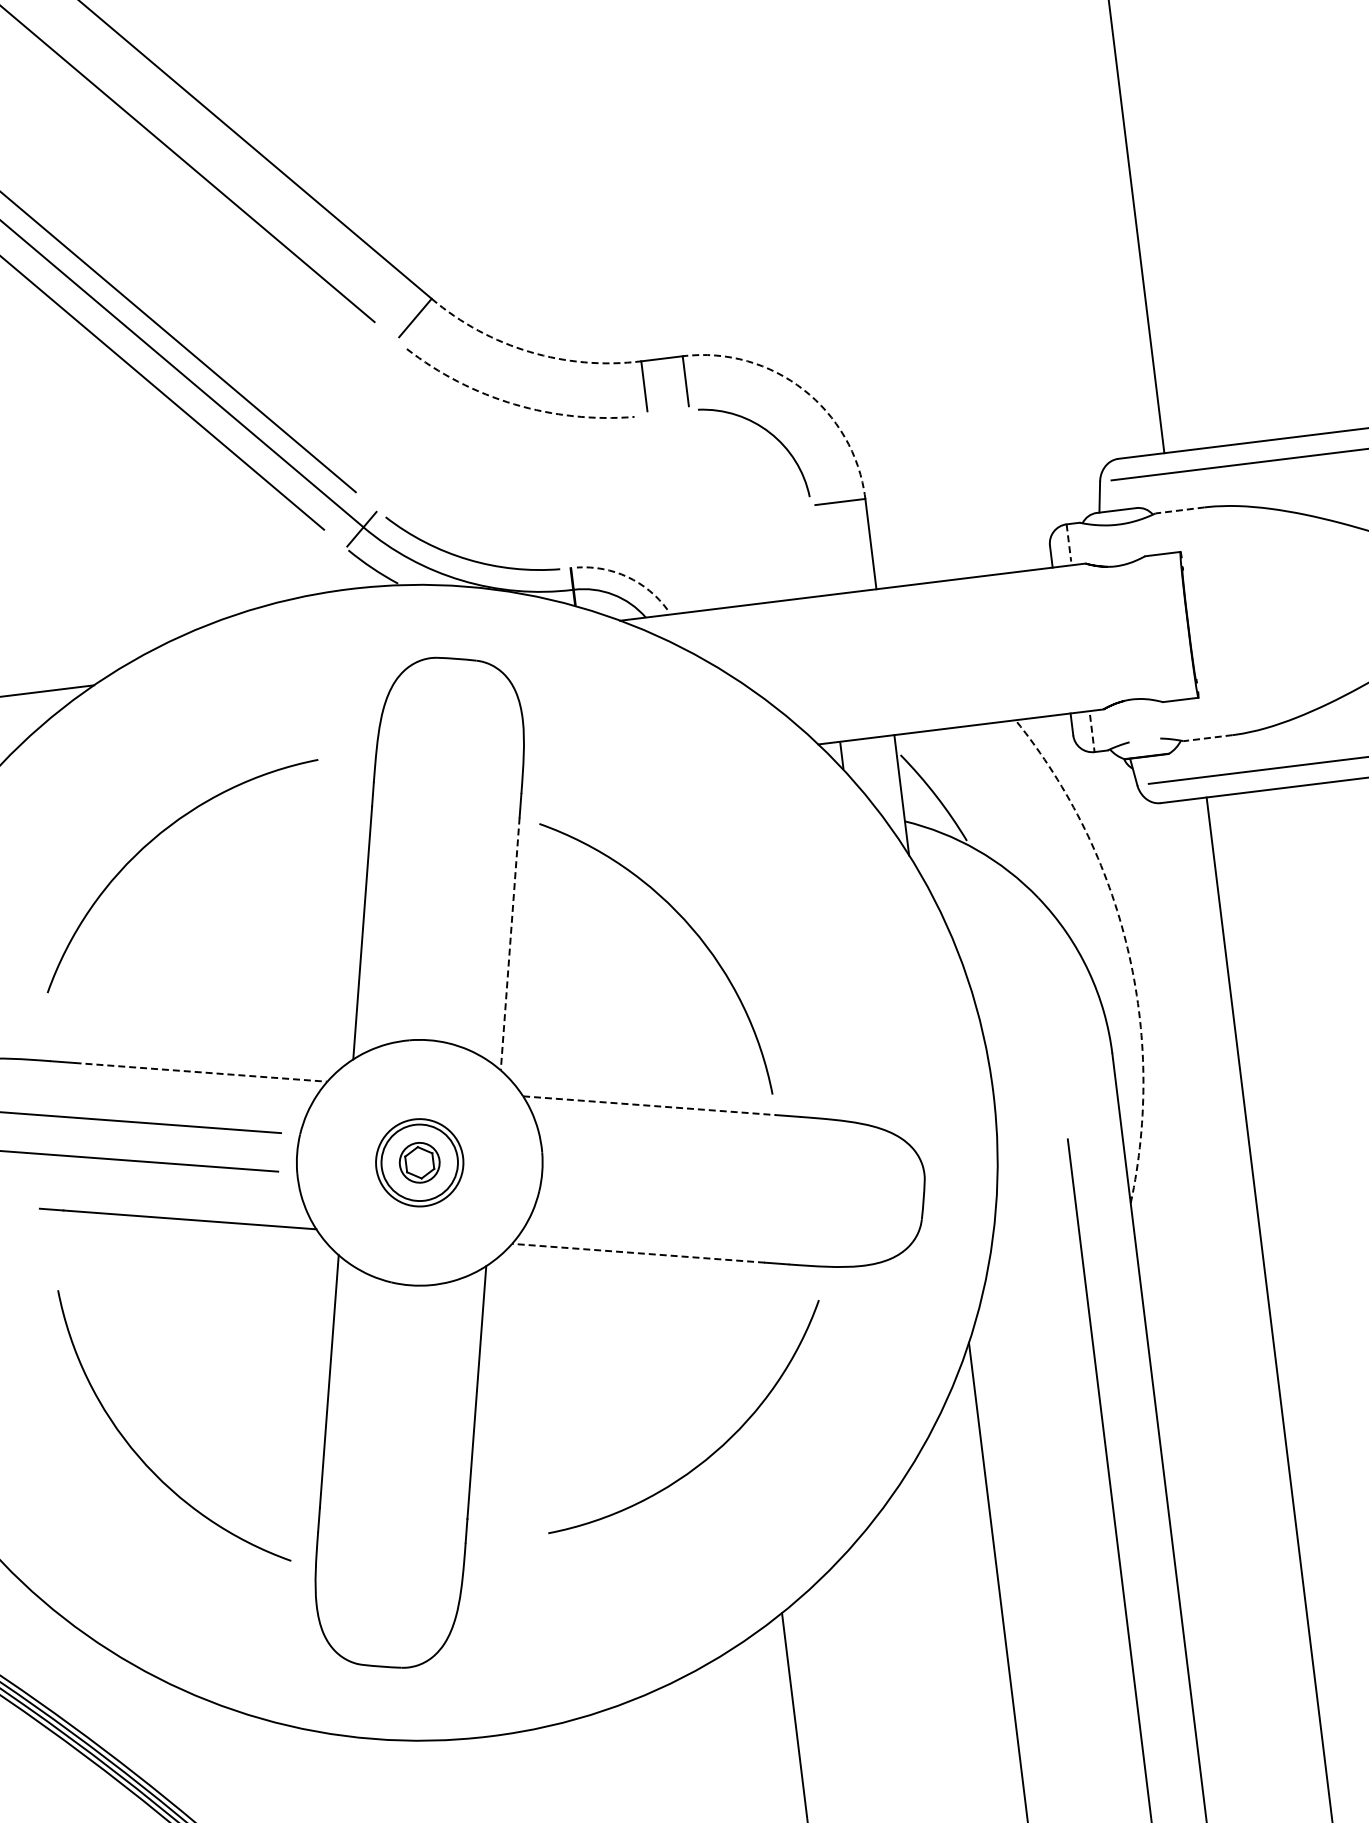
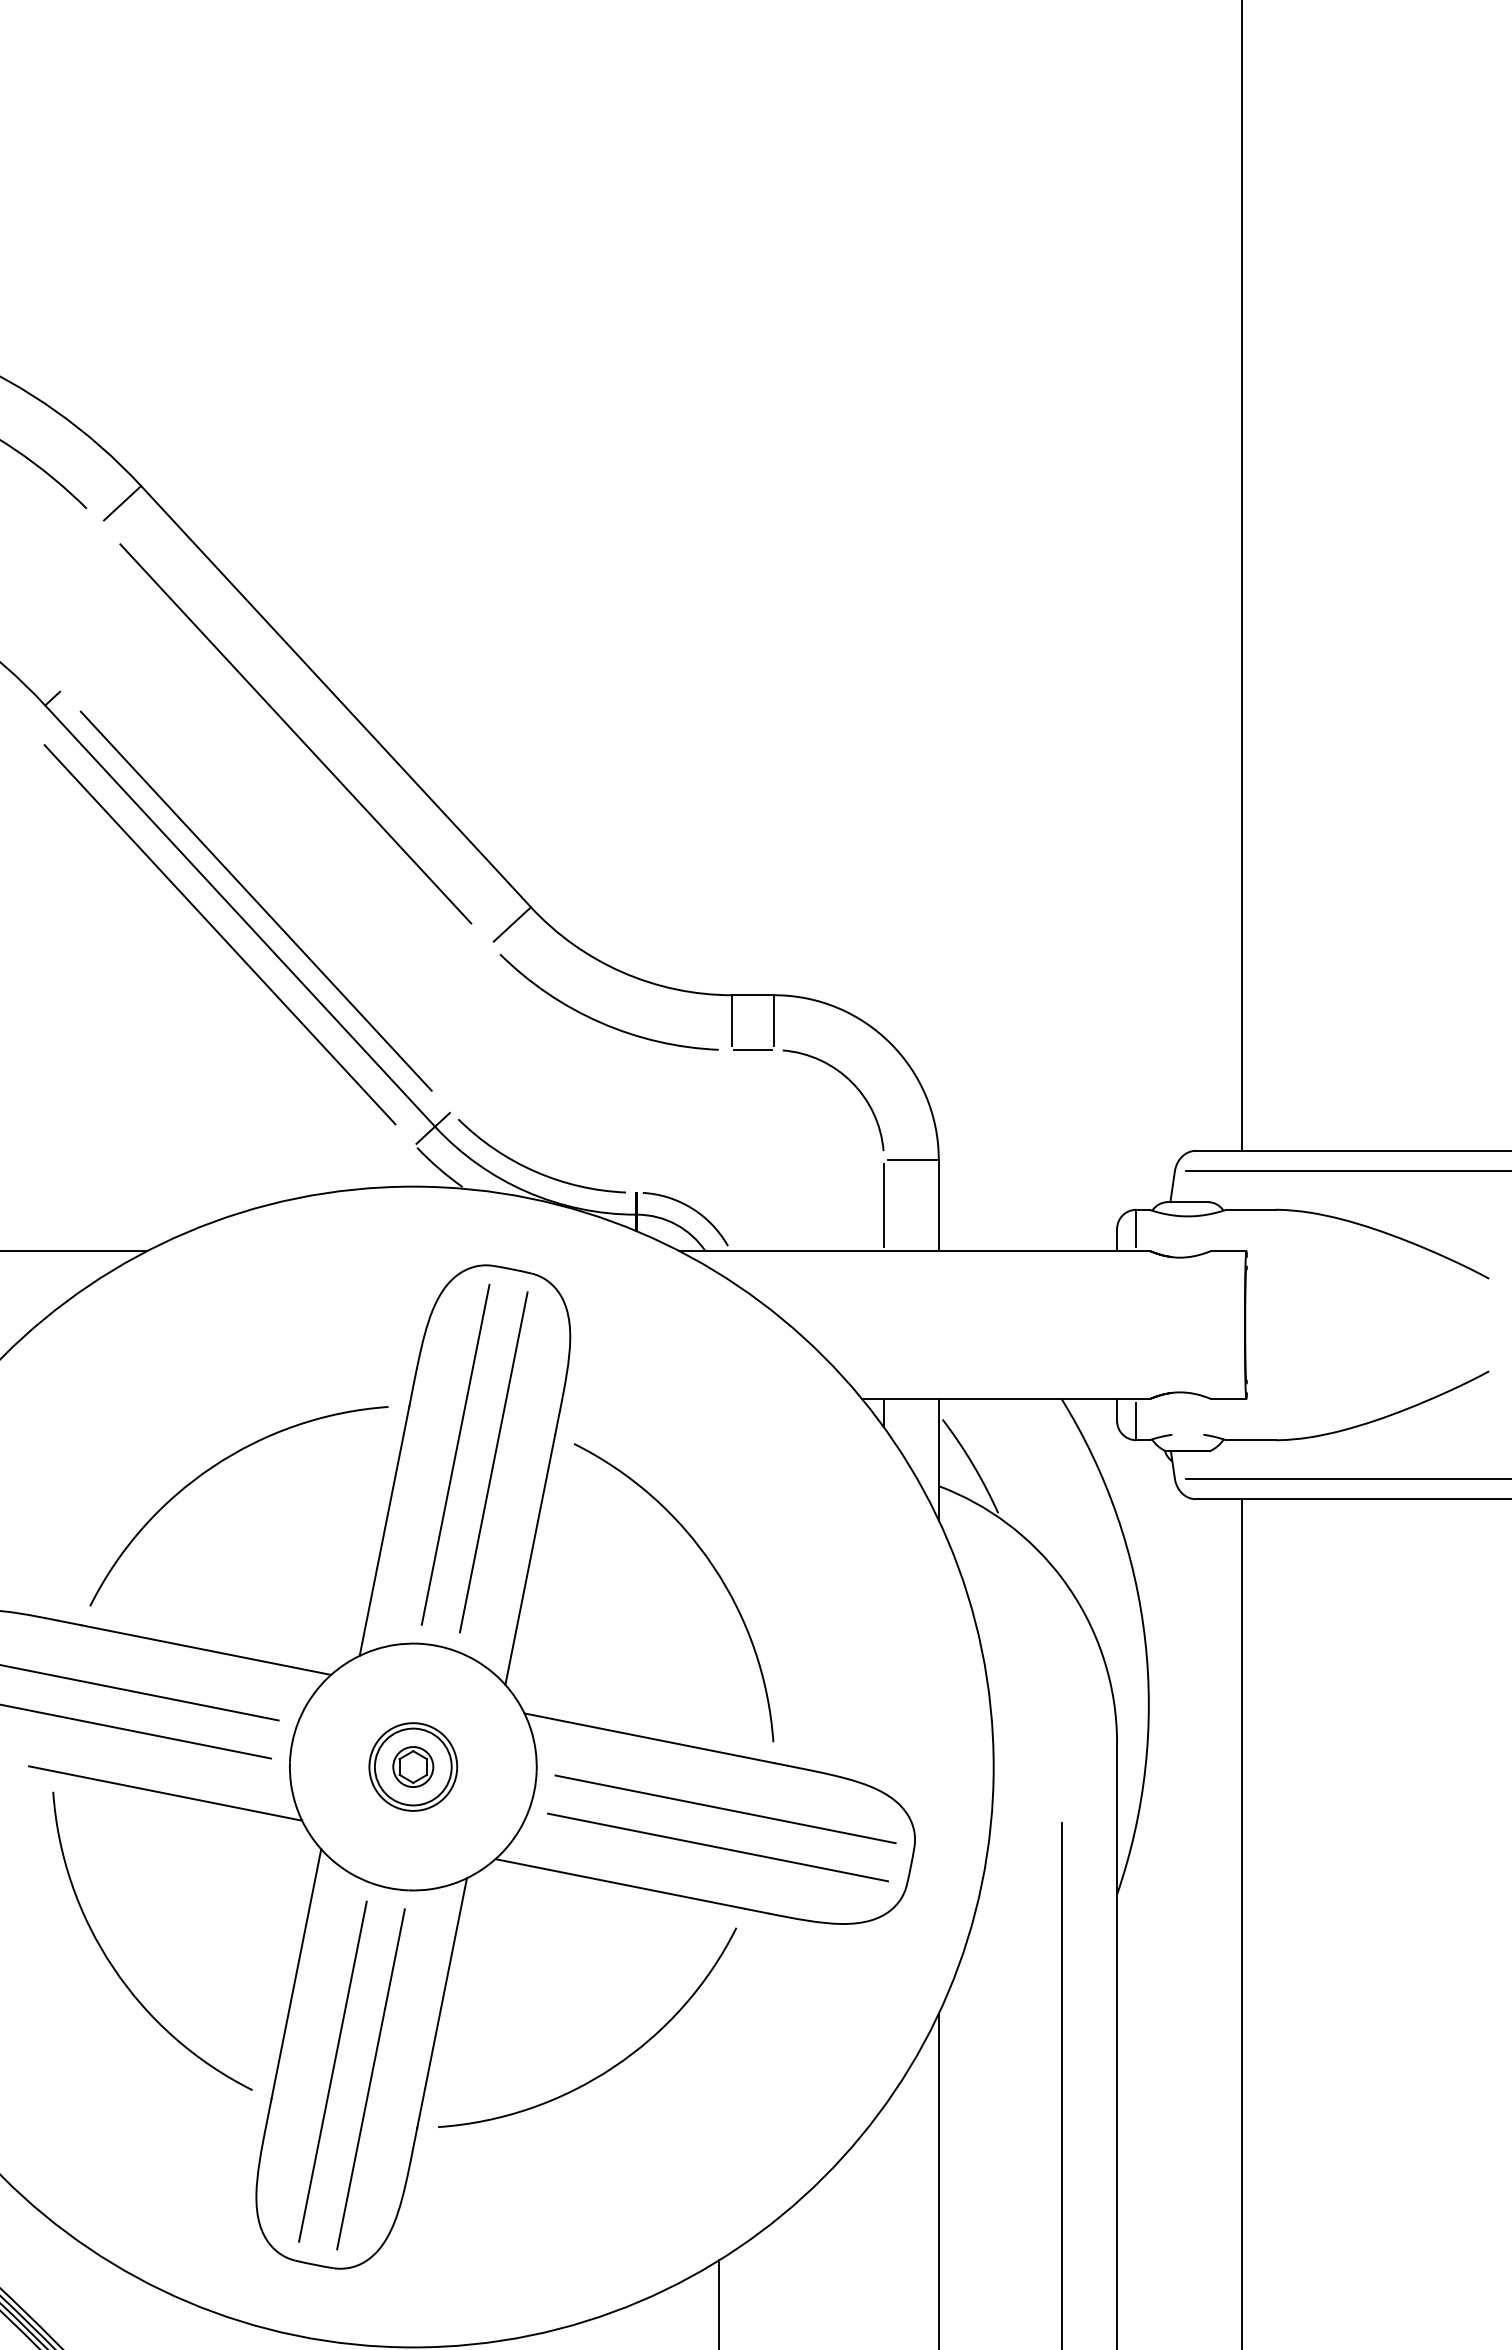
arc: (530, 352) -> (622, 972), dashed -> solid
arc: (803, 389) -> (890, 1043), dashed -> solid
arc: (514, 404) -> (600, 1022), dashed -> solid
line: (668, 413) -> (753, 1050), added
line: (1180, 510) -> (1251, 1209), dashed -> solid
line: (1069, 542) -> (1136, 1228), dashed -> solid
line: (816, 550) -> (883, 1205), added
arc: (627, 576) -> (692, 1208), dashed -> solid
line: (1092, 733) -> (1136, 1421), dashed -> solid
line: (1208, 738) -> (1251, 1440), dashed -> solid
arc: (153, 840) -> (214, 1467), moved
line: (423, 848) -> (455, 1454), added
line: (462, 852) -> (493, 1462), added
line: (510, 944) -> (530, 1560), dashed -> solid
arc: (1127, 948) -> (1145, 1640), dashed -> solid
line: (201, 1072) -> (206, 1650), dashed -> solid
line: (649, 1105) -> (649, 1738), dashed -> solid
line: (733, 1166) -> (725, 1809), added
line: (731, 1205) -> (718, 1847), added
line: (637, 1252) -> (619, 1883), dashed -> solid
arc: (713, 1452) -> (612, 2066), moved
arc: (138, 1454) -> (113, 1965), moved
line: (376, 1473) -> (332, 2071), added
line: (415, 1476) -> (370, 2079), added

